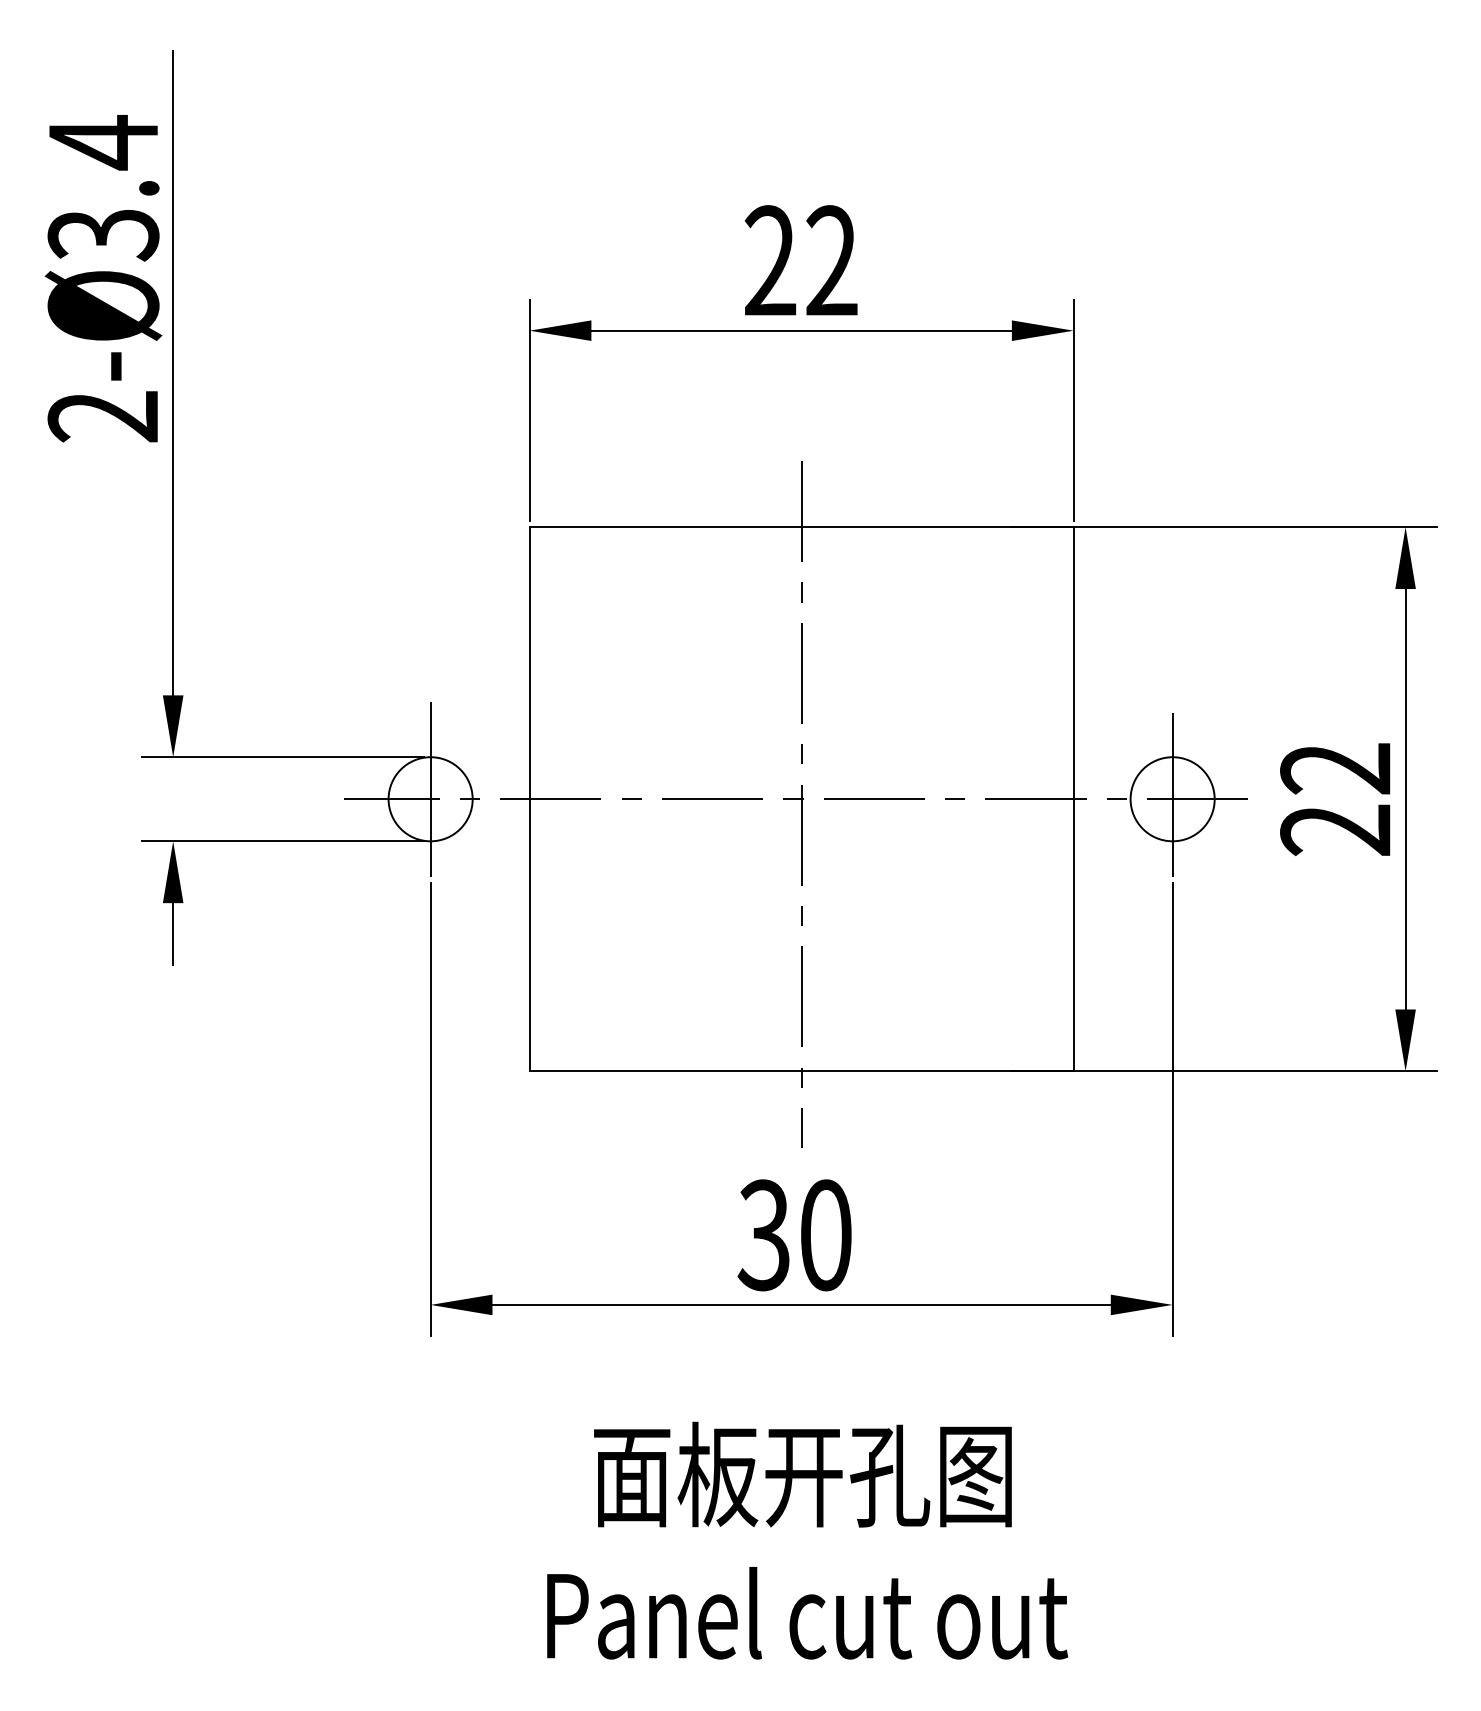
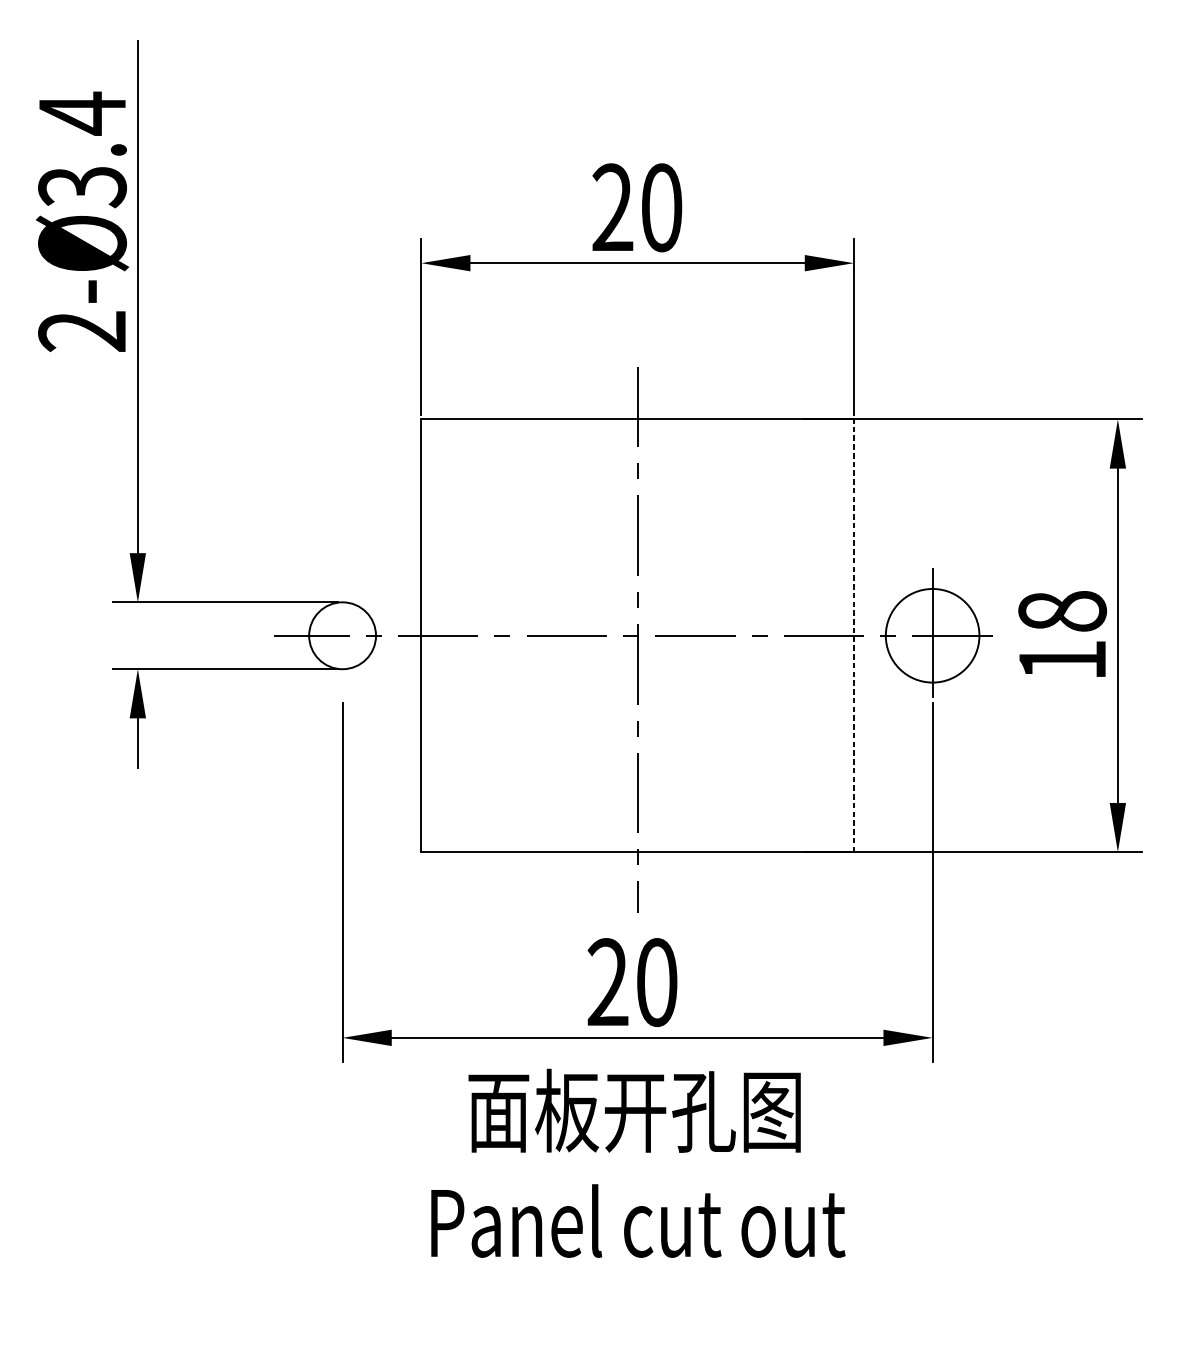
text: (831, 261) -> (661, 208), 22 -> 20
line: (430, 789) -> (342, 628), removed
line: (1073, 798) -> (853, 635), solid -> dashed
circle: (1172, 799) -> (932, 635), size x1.4
text: (1335, 799) -> (1062, 635), 22 -> 18
text: (763, 1235) -> (607, 982), 30 -> 20
text: (807, 1540) -> (638, 1163), moved

